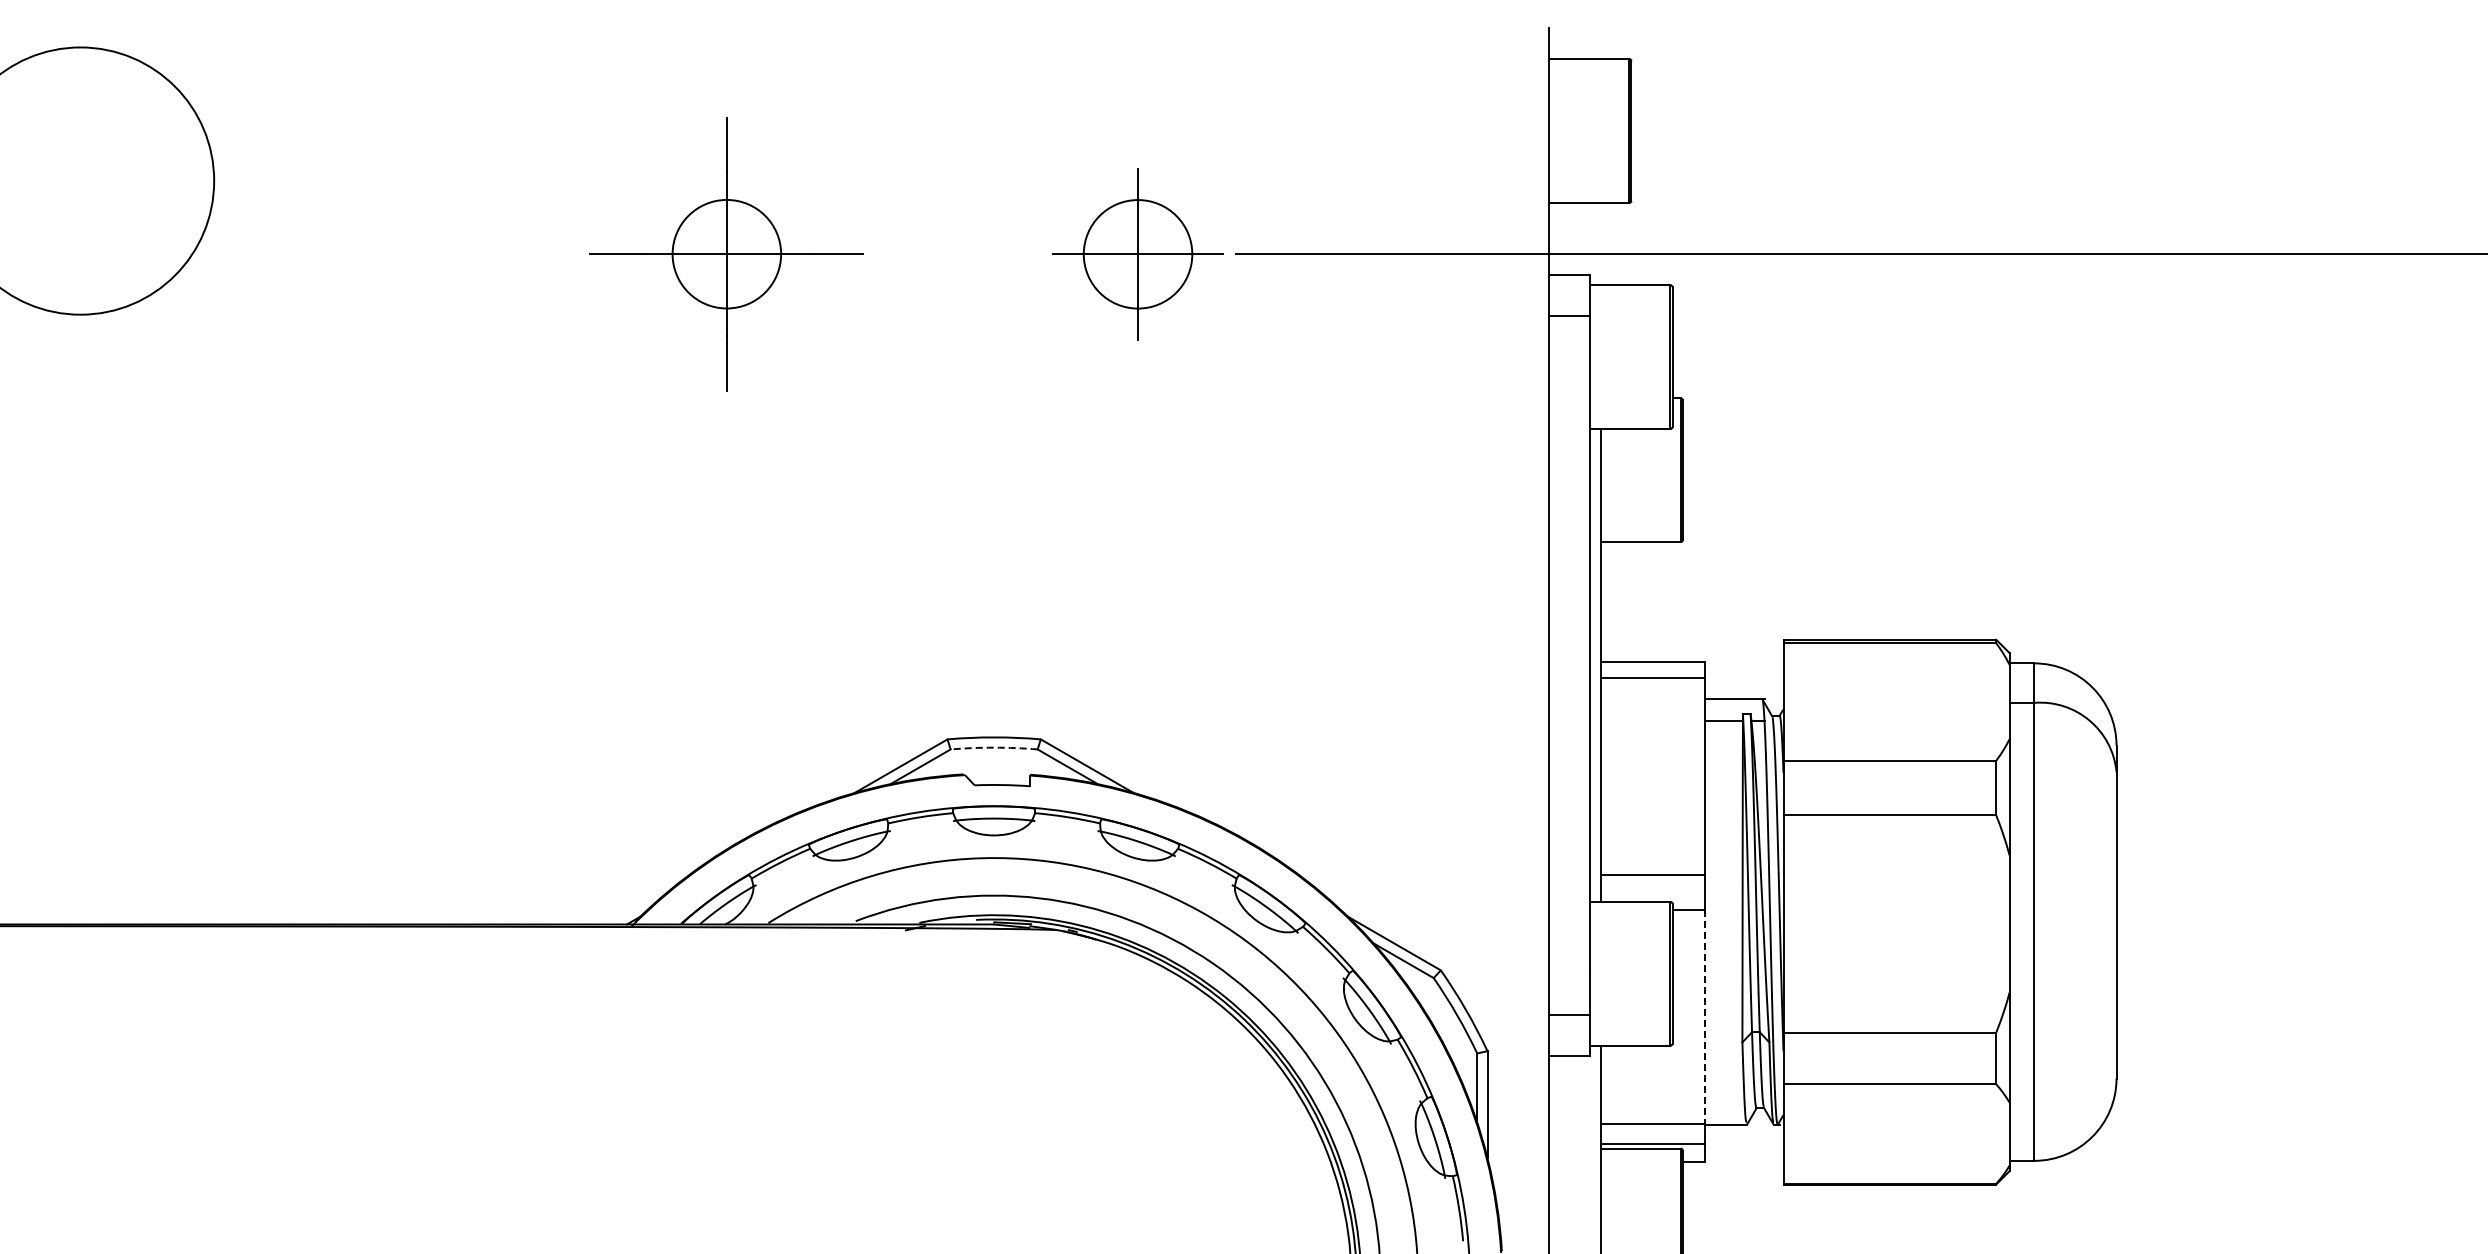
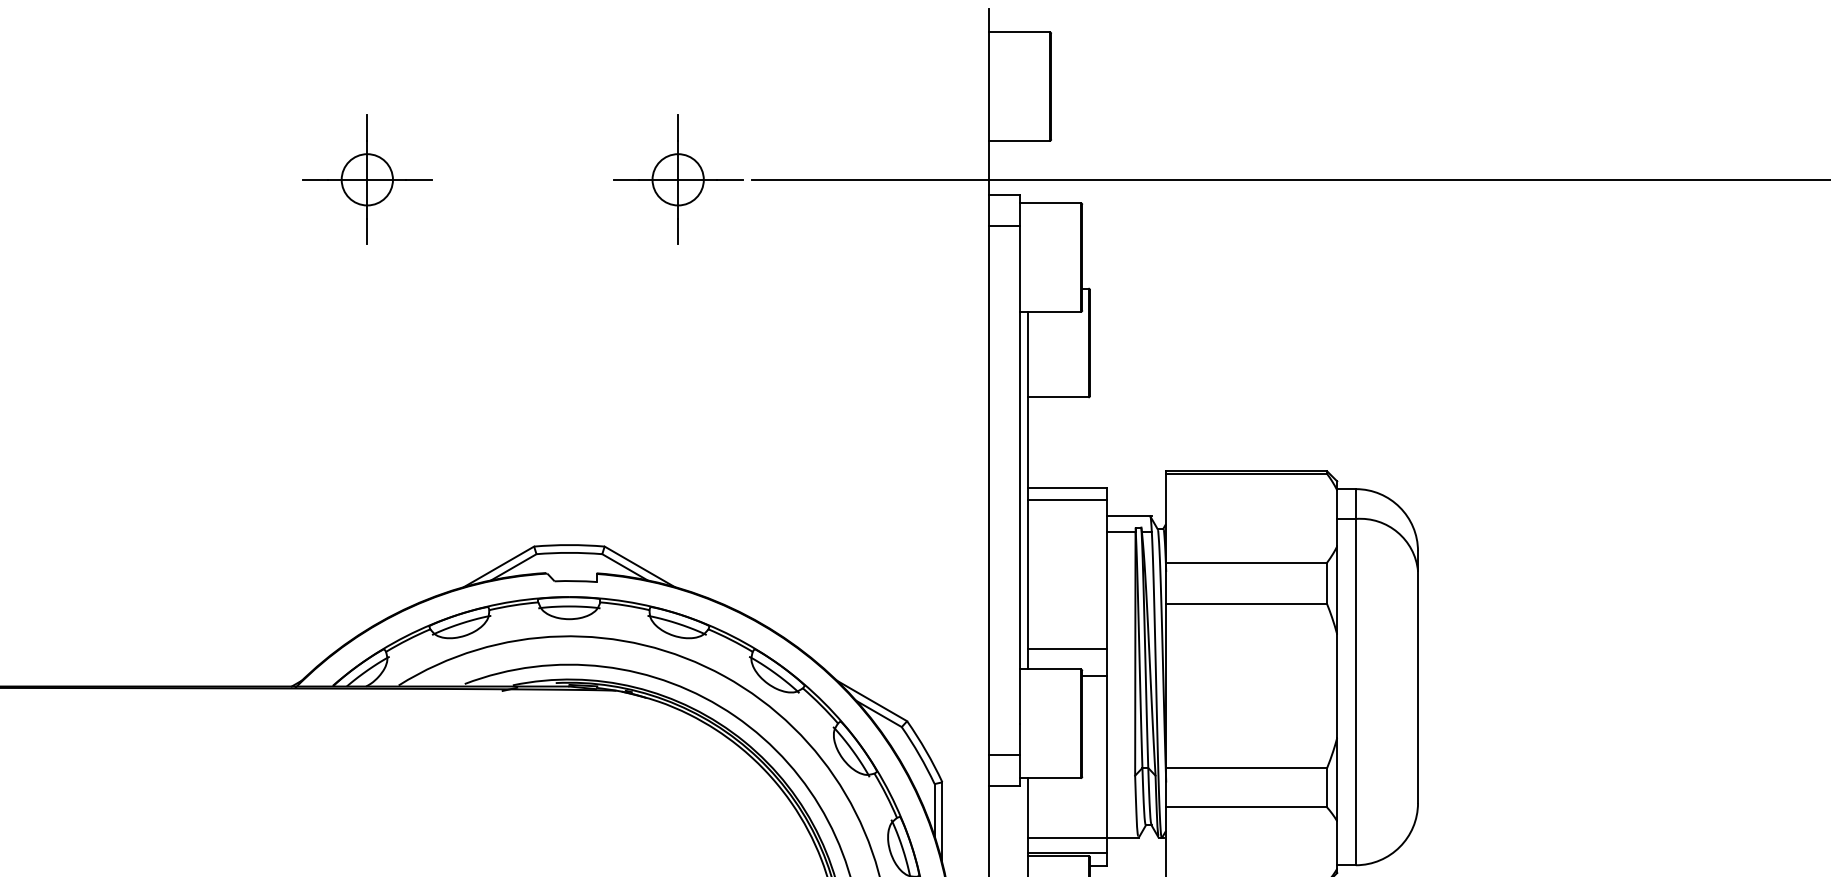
part: (726, 254) -> (367, 179), size x0.62
circle: (1137, 254) -> (677, 179), size x0.62
arc: (994, 747) -> (569, 552), dashed -> solid
line: (1705, 1017) -> (1107, 756), dashed -> solid

